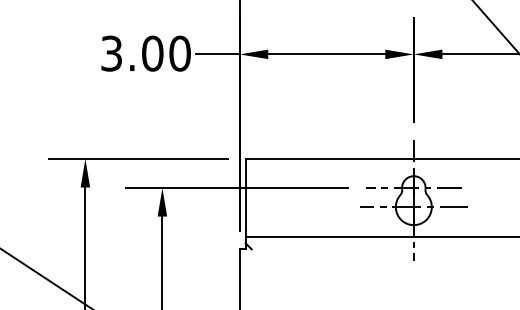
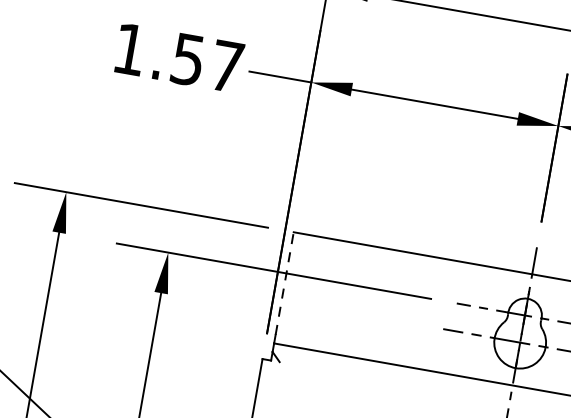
text: (145, 53) -> (177, 57), 3.00 -> 1.57
line: (245, 194) -> (284, 282), solid -> dashed

